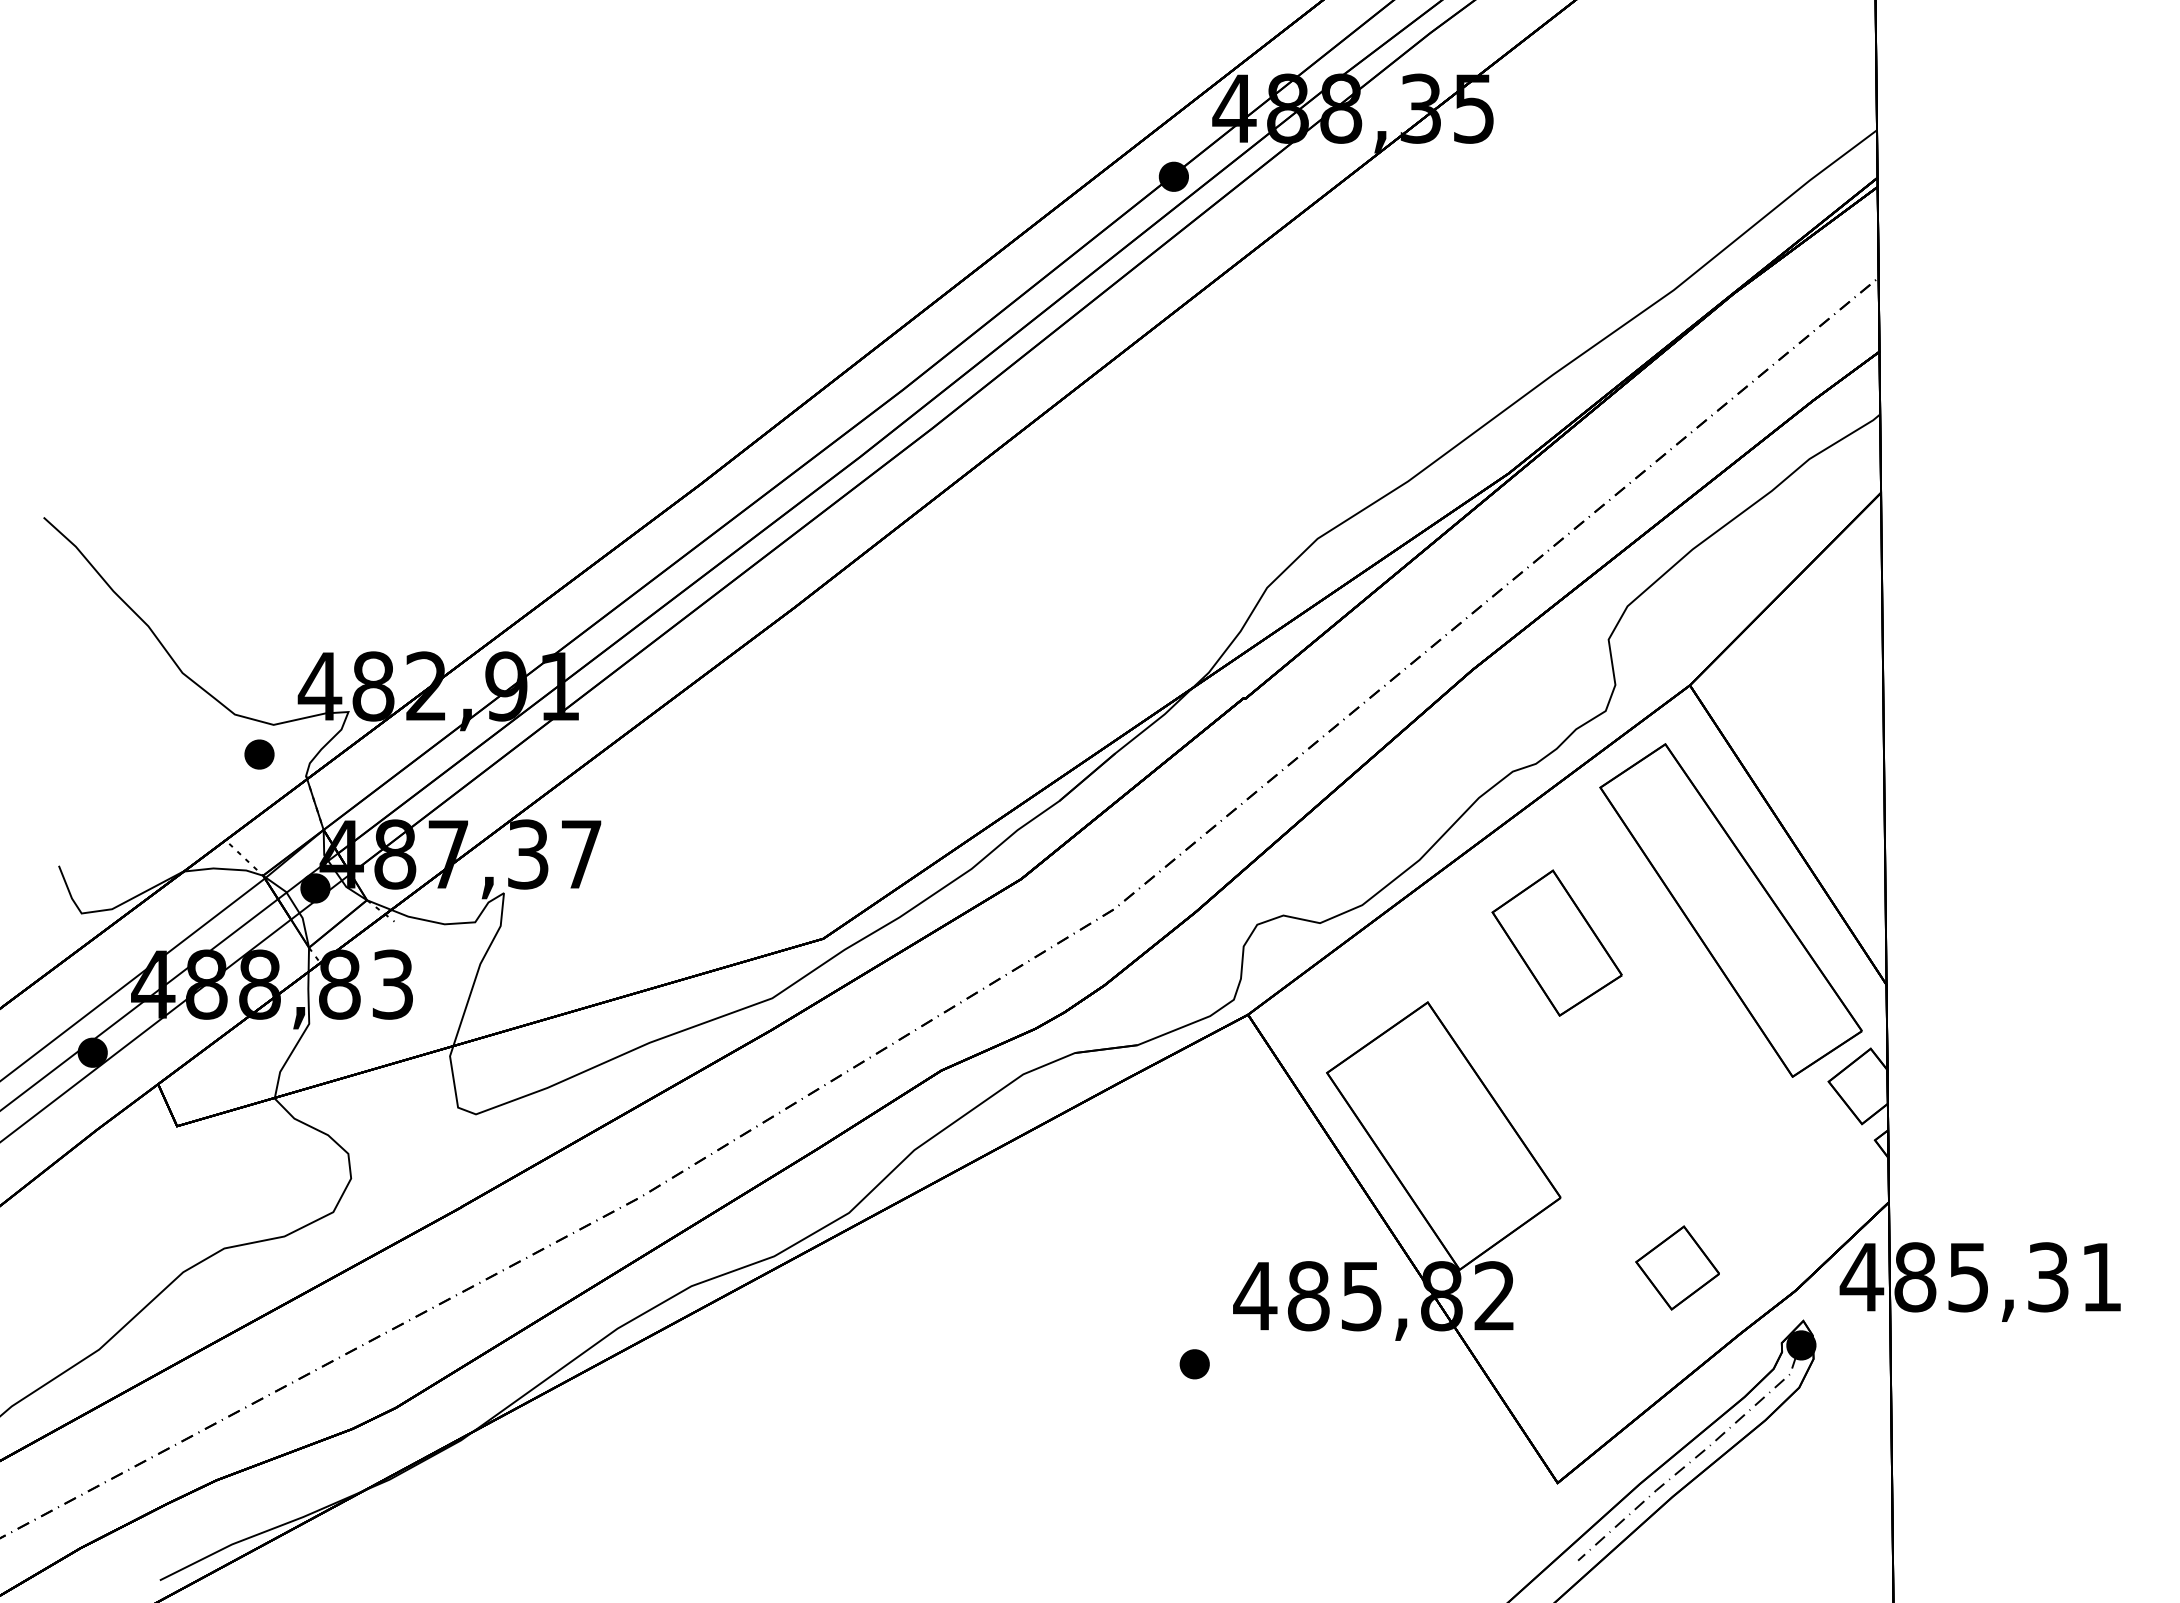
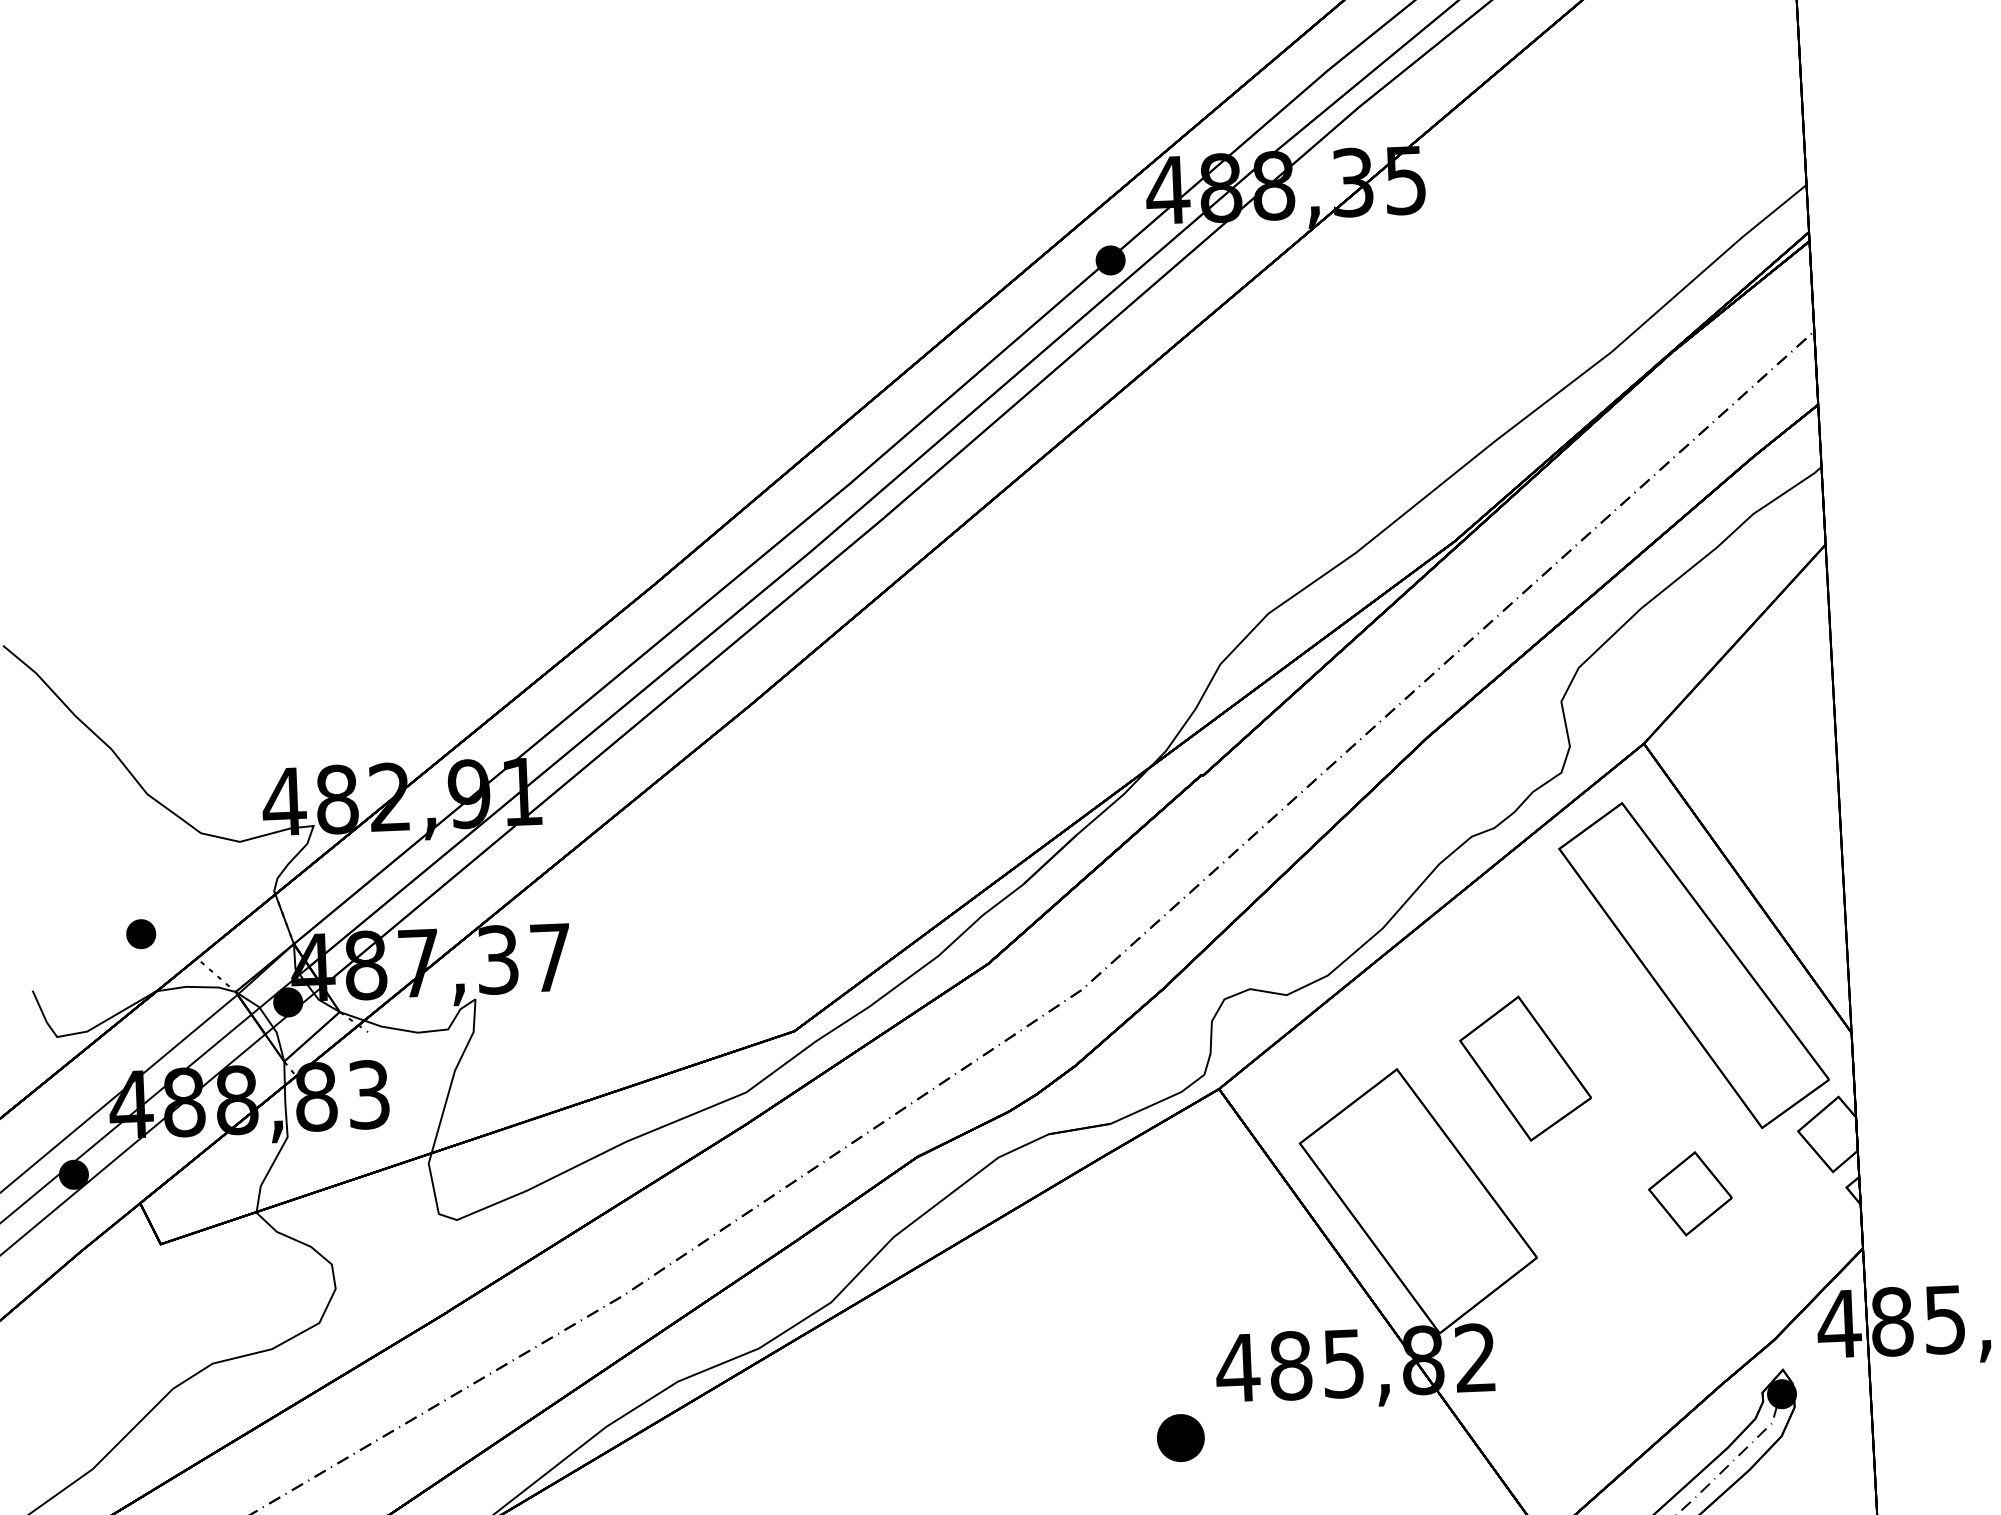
part: (259, 754) -> (141, 934), moved
part: (1556, 942) -> (1524, 1068), moved
part: (1677, 1267) -> (1690, 1193), moved
part: (1194, 1364) -> (1180, 1438), size x1.6

